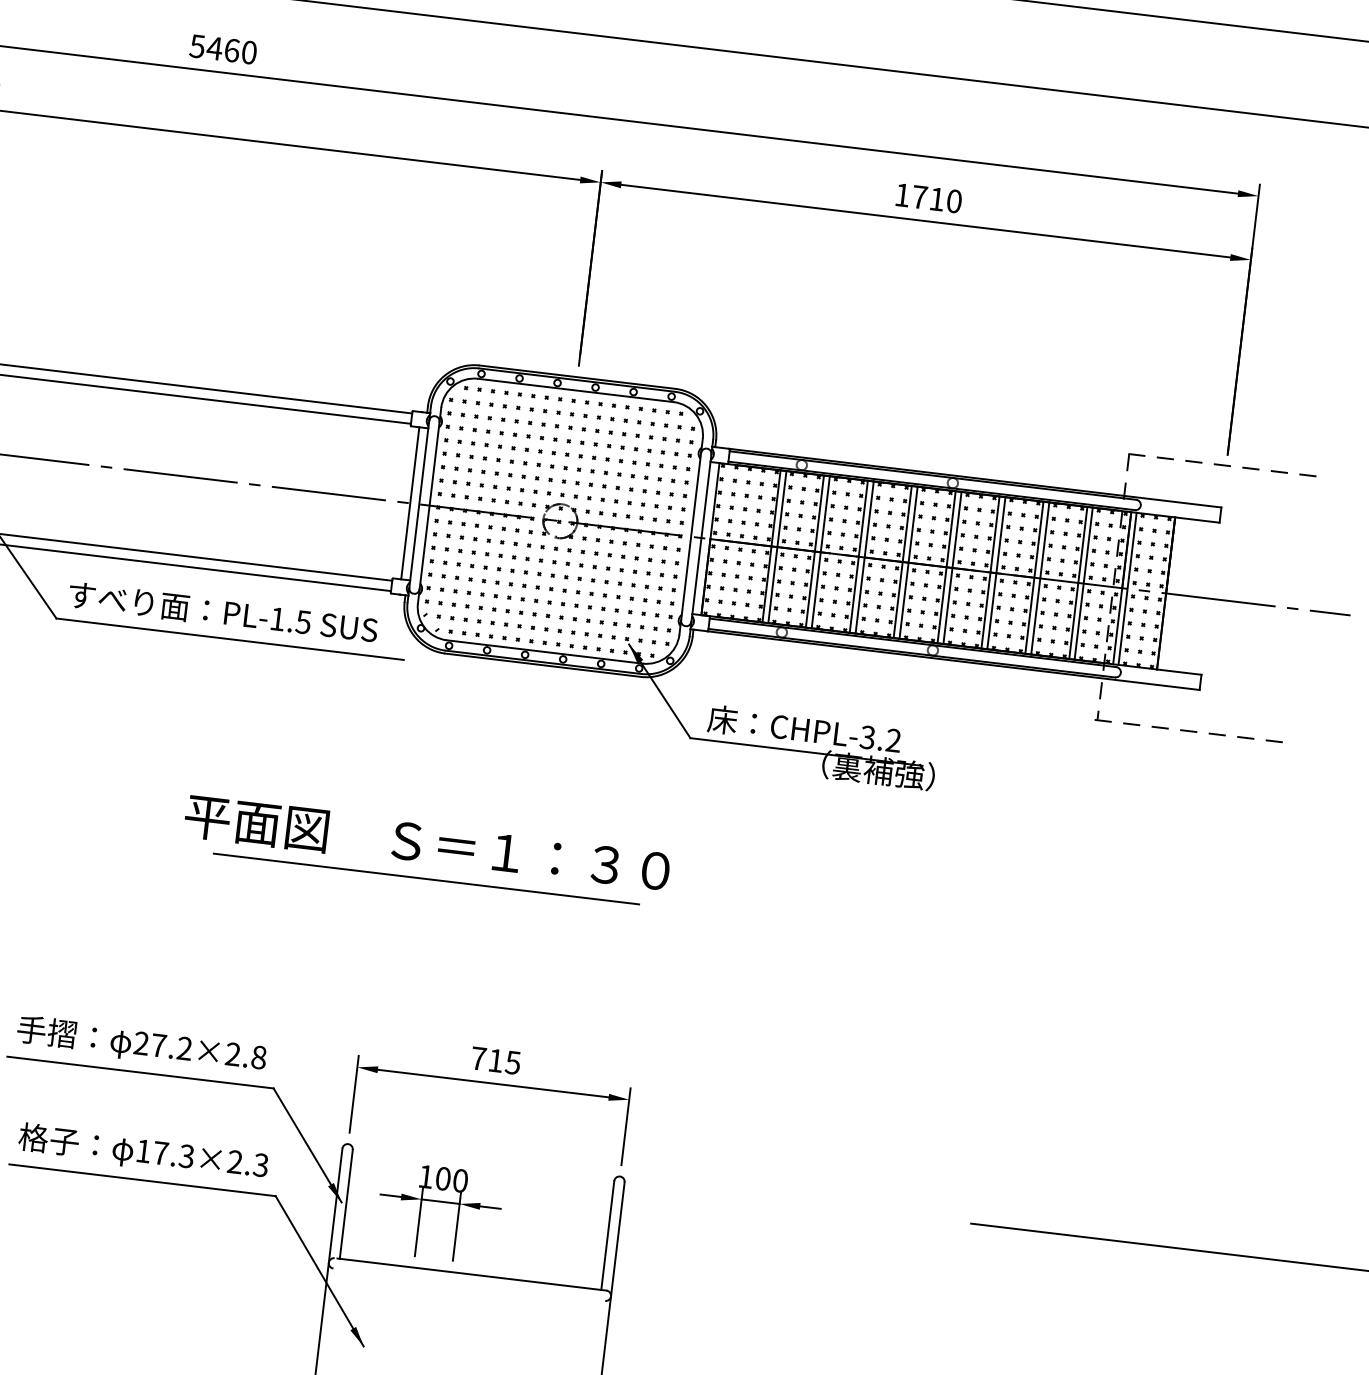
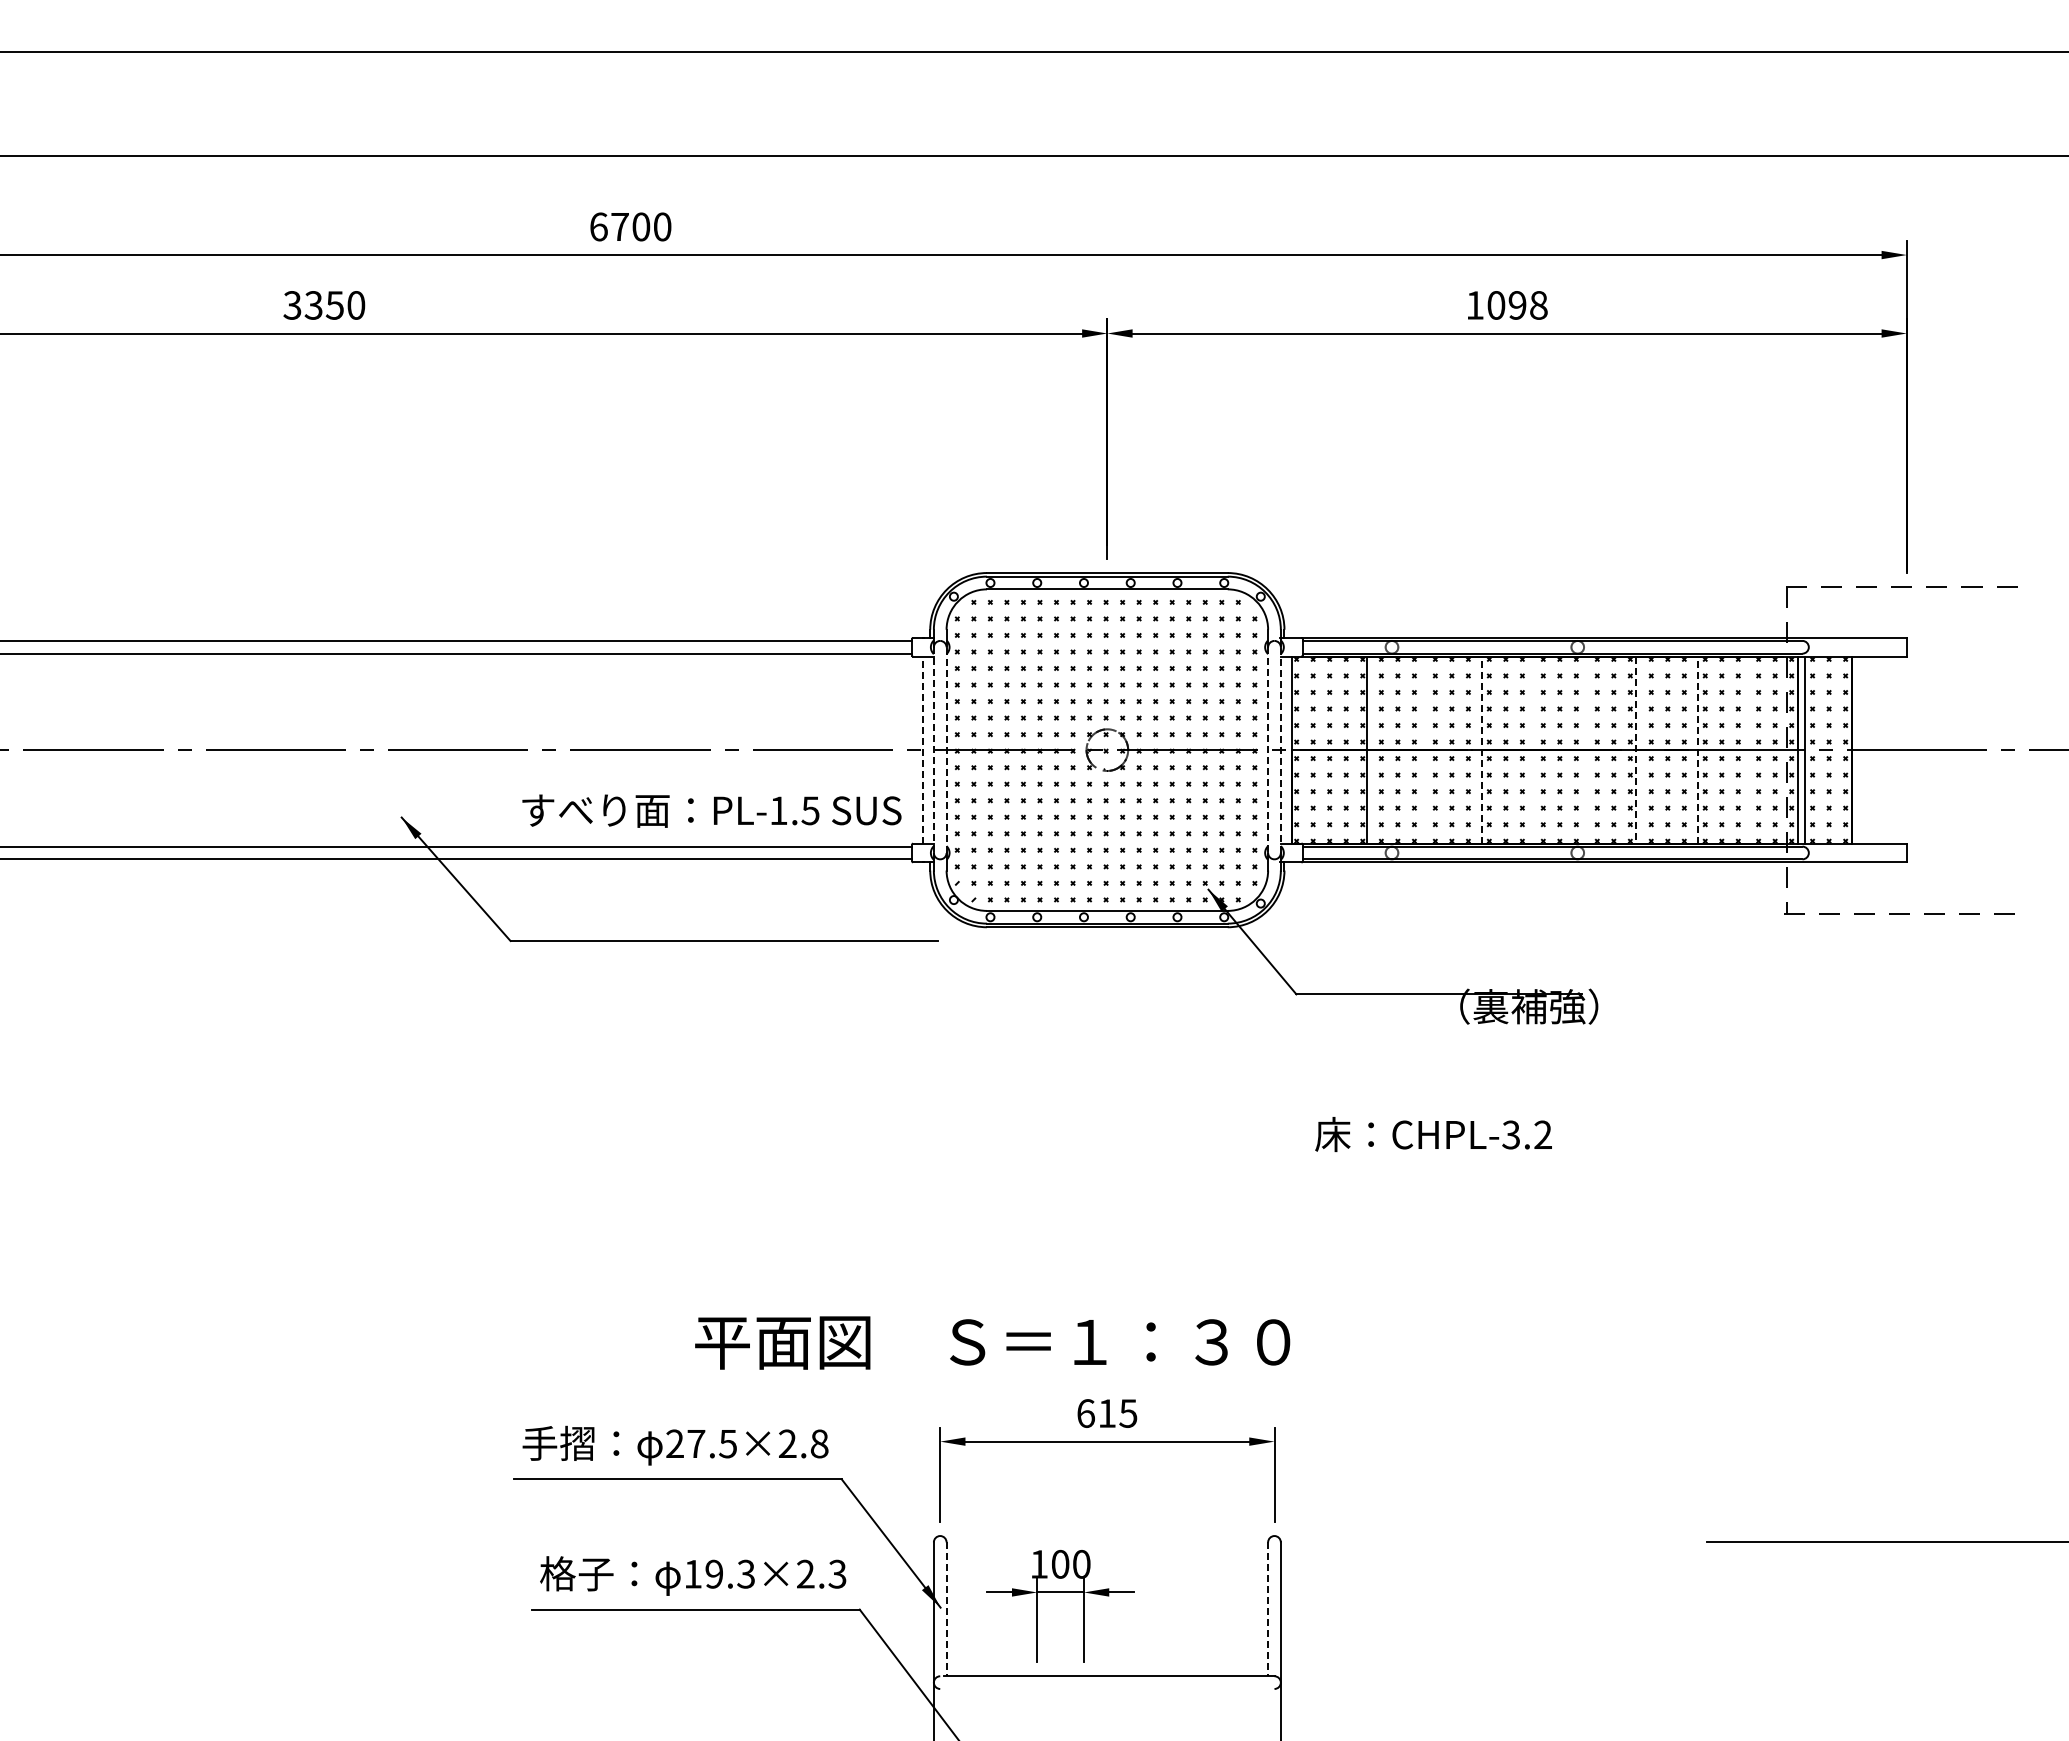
text: (214, 48) -> (619, 226), 5460 -> 6700
text: (937, 199) -> (1517, 305), 1710 -> 1098
line: (409, 503) -> (922, 750), solid -> dashed
line: (418, 504) -> (933, 750), solid -> dashed
line: (429, 505) -> (946, 750), solid -> dashed
line: (691, 537) -> (1268, 750), solid -> dashed
line: (701, 538) -> (1280, 750), solid -> dashed
line: (777, 546) -> (1374, 749), removed
line: (815, 551) -> (1420, 749), removed
line: (820, 551) -> (1427, 749), removed
line: (859, 556) -> (1474, 749), removed
line: (864, 557) -> (1481, 750), solid -> dashed
line: (902, 561) -> (1528, 749), removed
line: (908, 562) -> (1535, 749), removed
line: (946, 566) -> (1582, 749), removed
line: (952, 567) -> (1589, 749), removed
line: (990, 572) -> (1636, 750), solid -> dashed
line: (996, 572) -> (1643, 749), removed
line: (1034, 577) -> (1690, 749), removed
line: (1040, 578) -> (1697, 750), solid -> dashed
line: (1078, 582) -> (1744, 749), removed
line: (1083, 583) -> (1750, 749), removed
text: (222, 612) -> (711, 810), moved
text: (804, 729) -> (1433, 1134), moved
text: (427, 843) -> (992, 1342), moved
line: (426, 878) -> (996, 1202), removed
text: (184, 1048) -> (727, 1443), 27.2×2.8 -> 27.5×2.8
text: (478, 1058) -> (1085, 1413), 715 -> 615
text: (161, 1152) -> (714, 1573), 17.3×2.3 -> 19.3×2.3
line: (346, 1204) -> (946, 1609), solid -> dashed
line: (608, 1235) -> (1268, 1609), solid -> dashed

